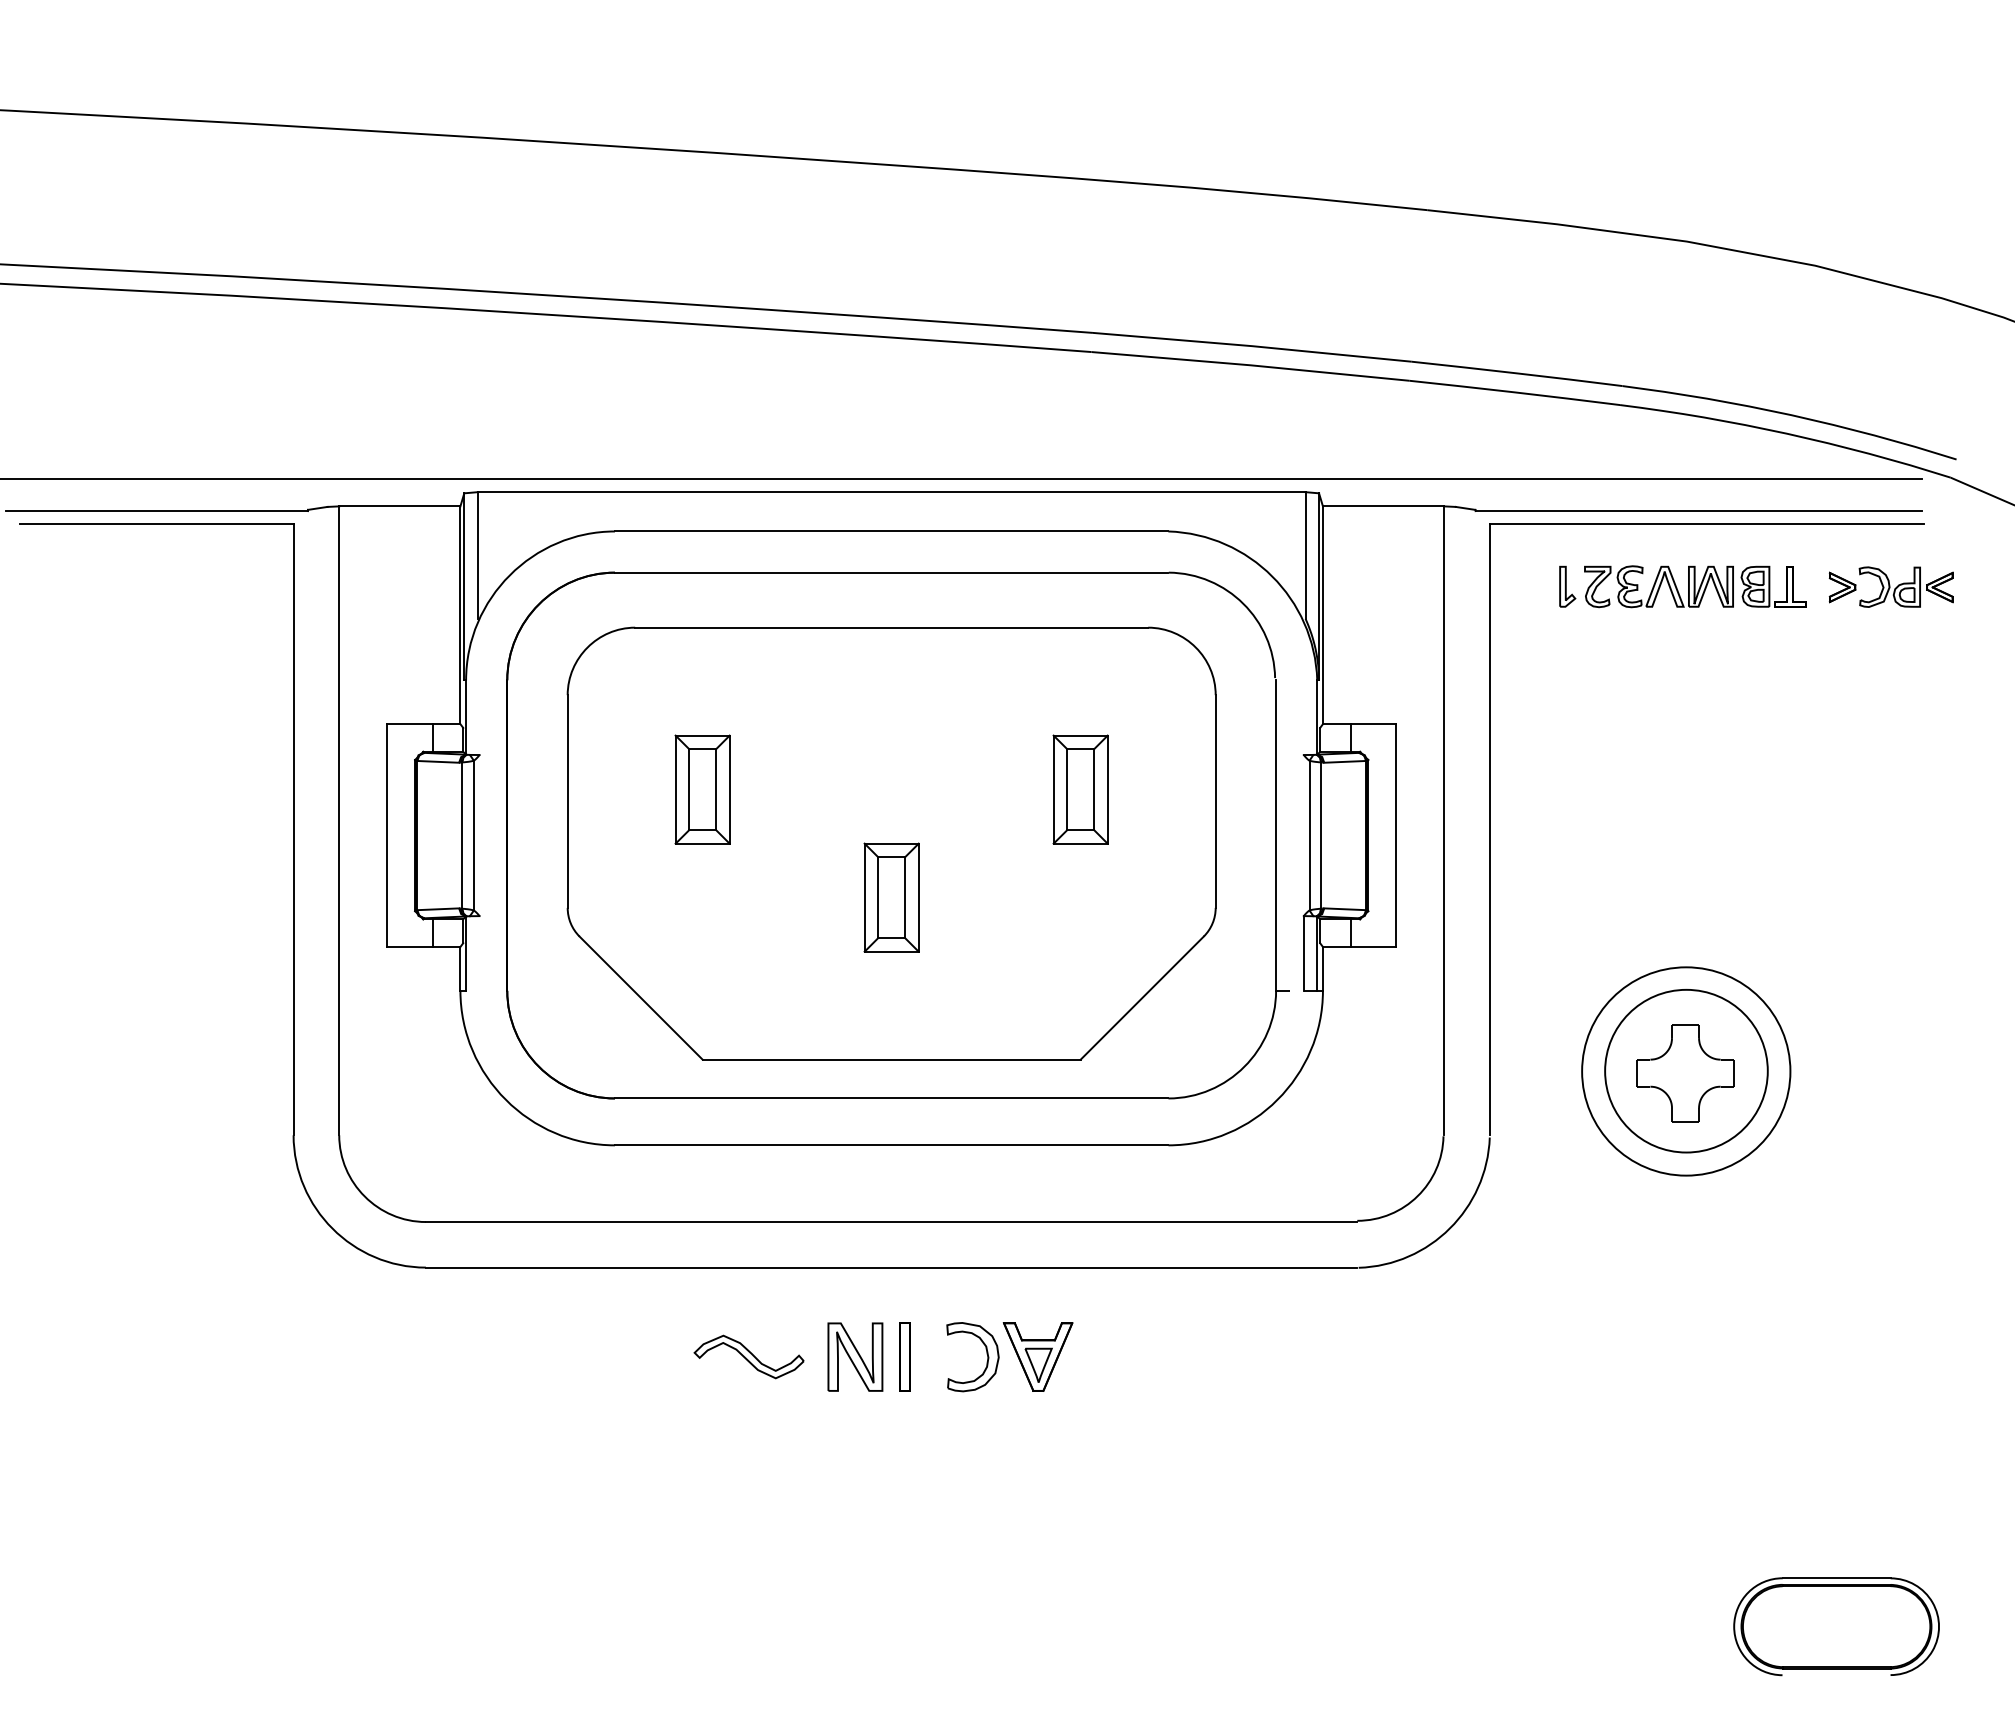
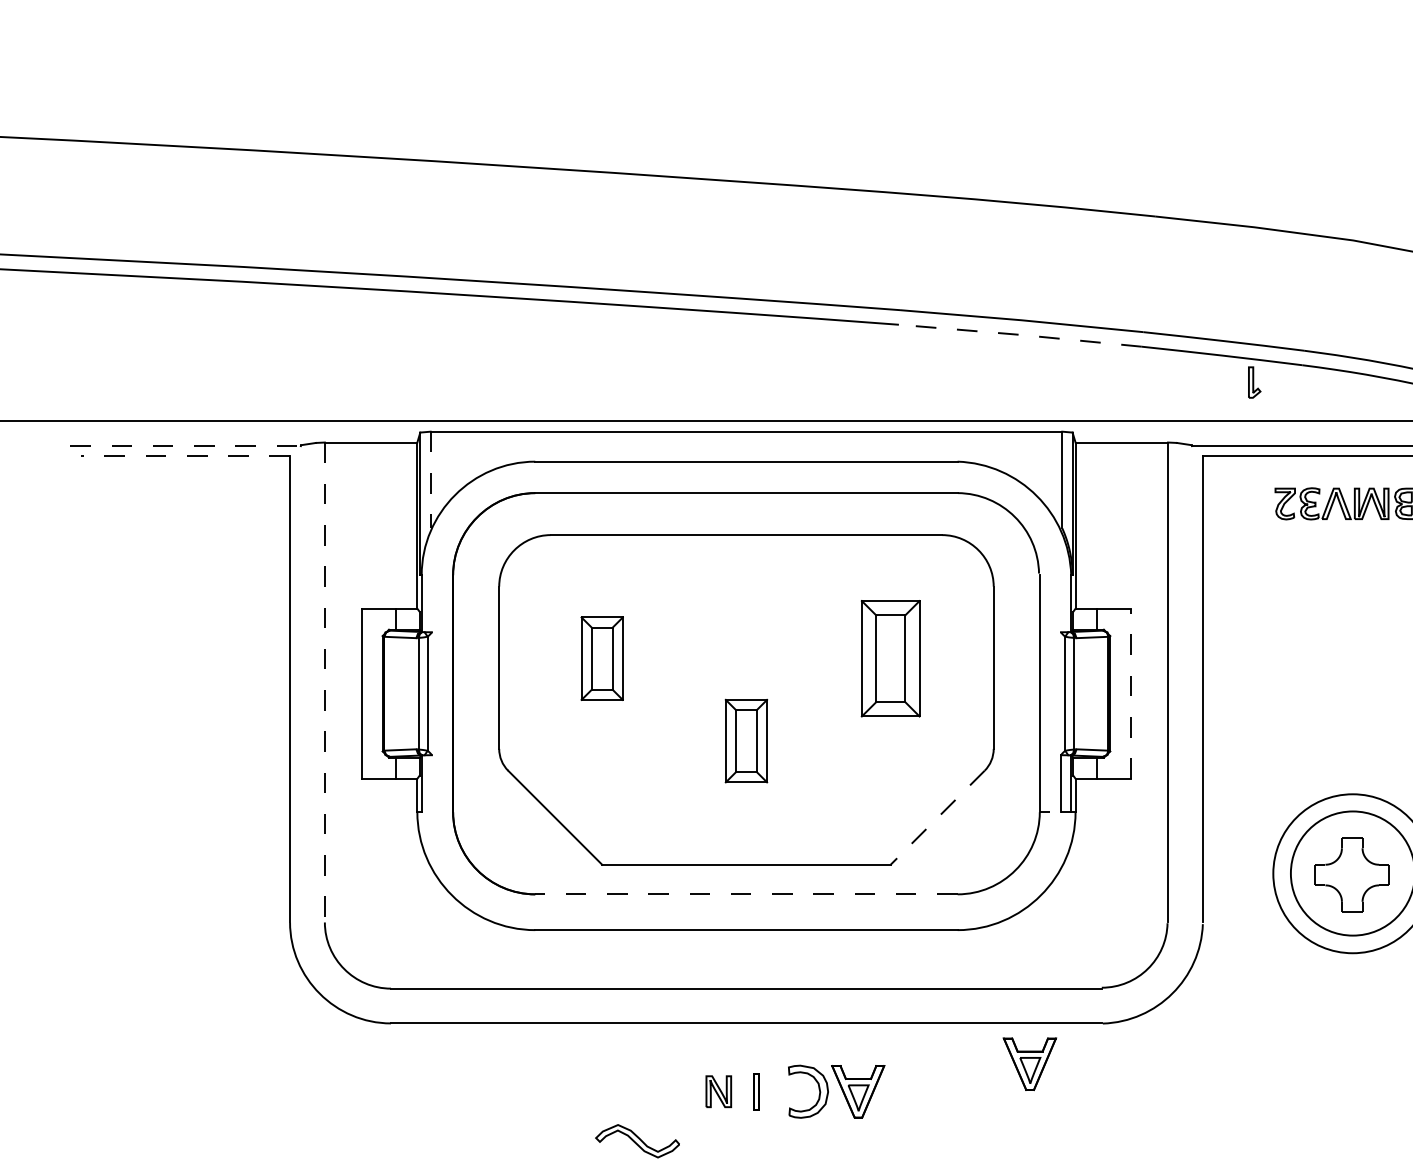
line: (1250, 365) -> (1020, 335), solid -> dashed
line: (157, 511) -> (186, 446), solid -> dashed
line: (156, 523) -> (185, 455), solid -> dashed
line: (477, 556) -> (430, 480), solid -> dashed
part: (1567, 586) -> (1254, 382), moved
part: (1080, 789) -> (890, 658), size x1.4
line: (339, 821) -> (325, 683), solid -> dashed
line: (1395, 835) -> (1130, 693), solid -> dashed
line: (1141, 998) -> (937, 818), solid -> dashed
line: (891, 1098) -> (746, 894), solid -> dashed
part: (1262, 1320) -> (1029, 1063), added
part: (748, 1356) -> (637, 1140), moved
part: (855, 1356) -> (718, 1091), size x0.6
part: (904, 1356) -> (756, 1091), size x0.7

